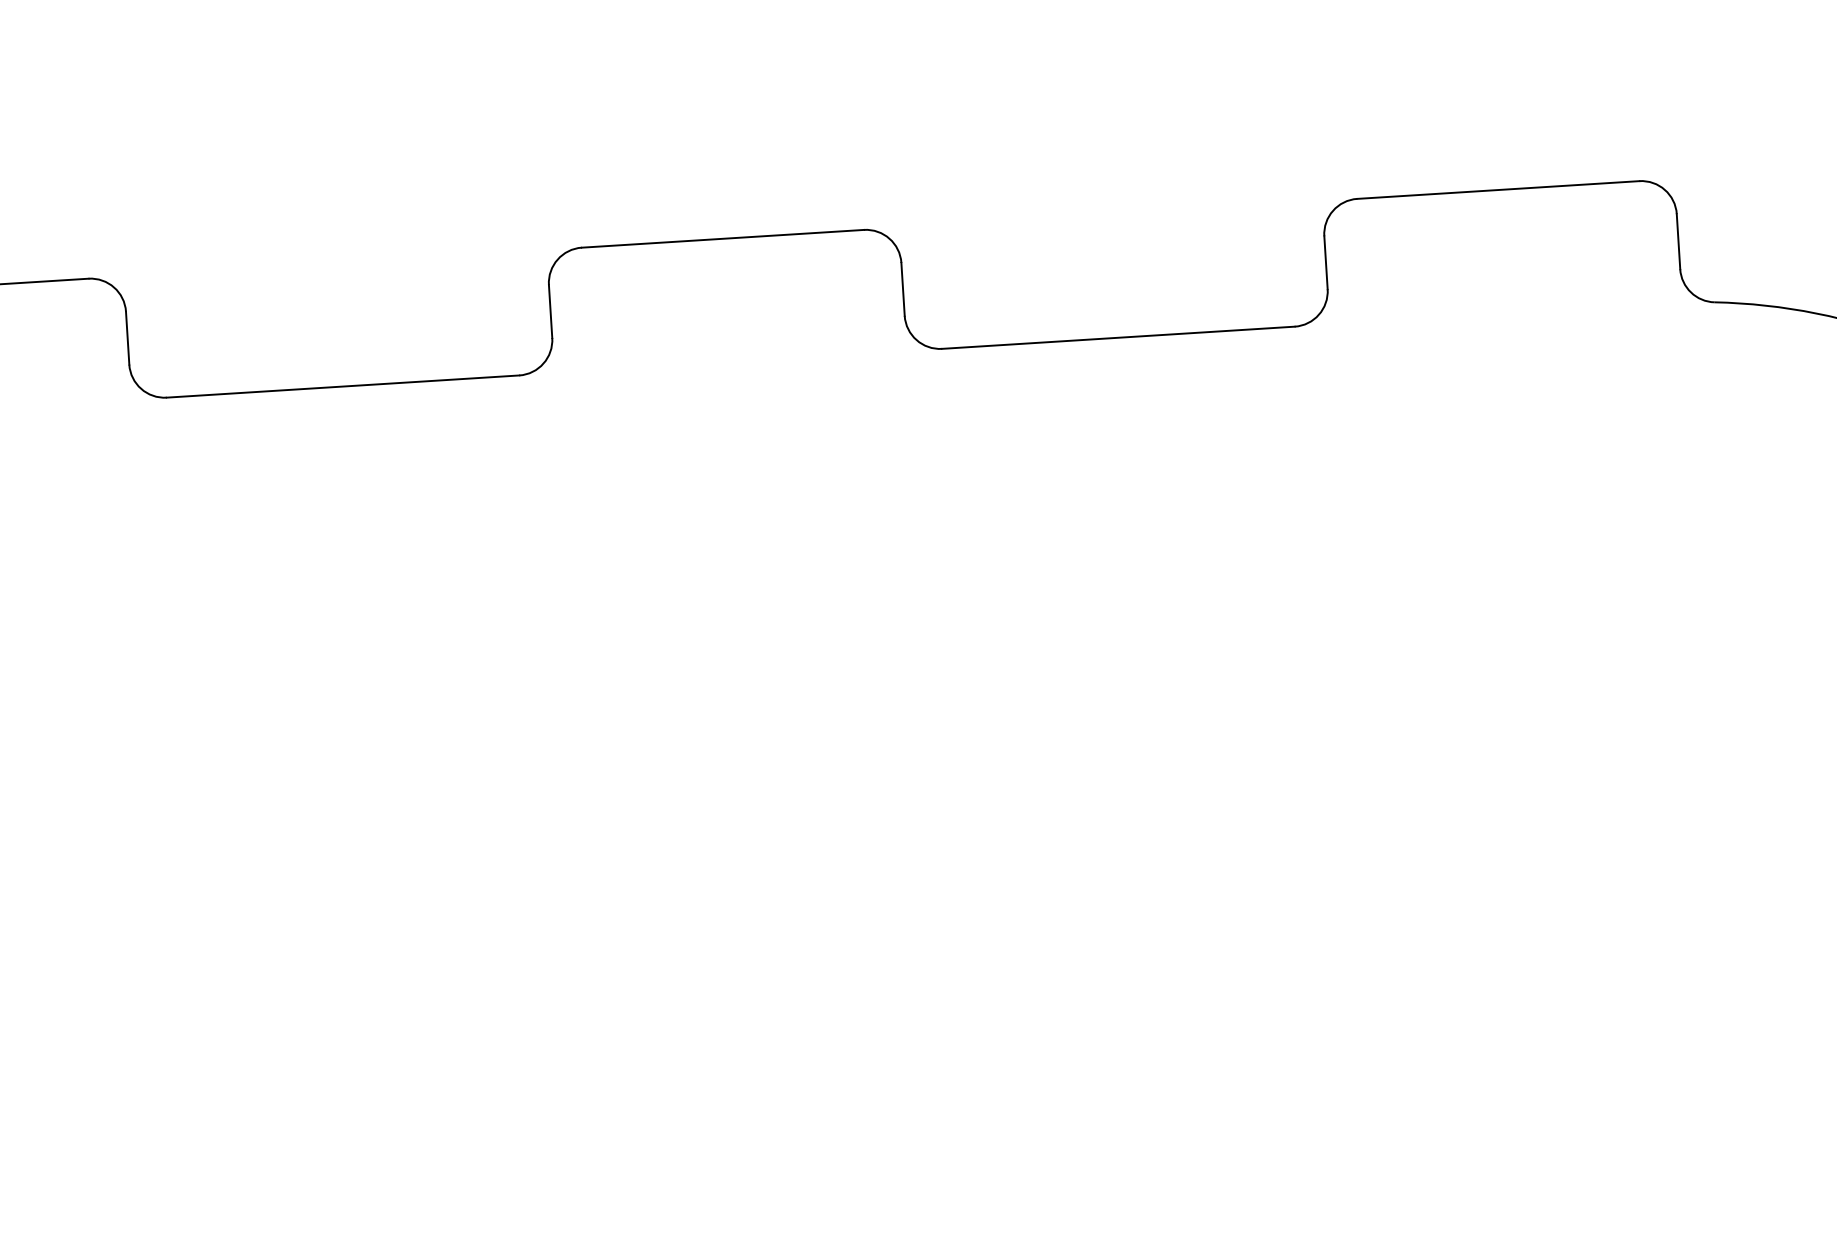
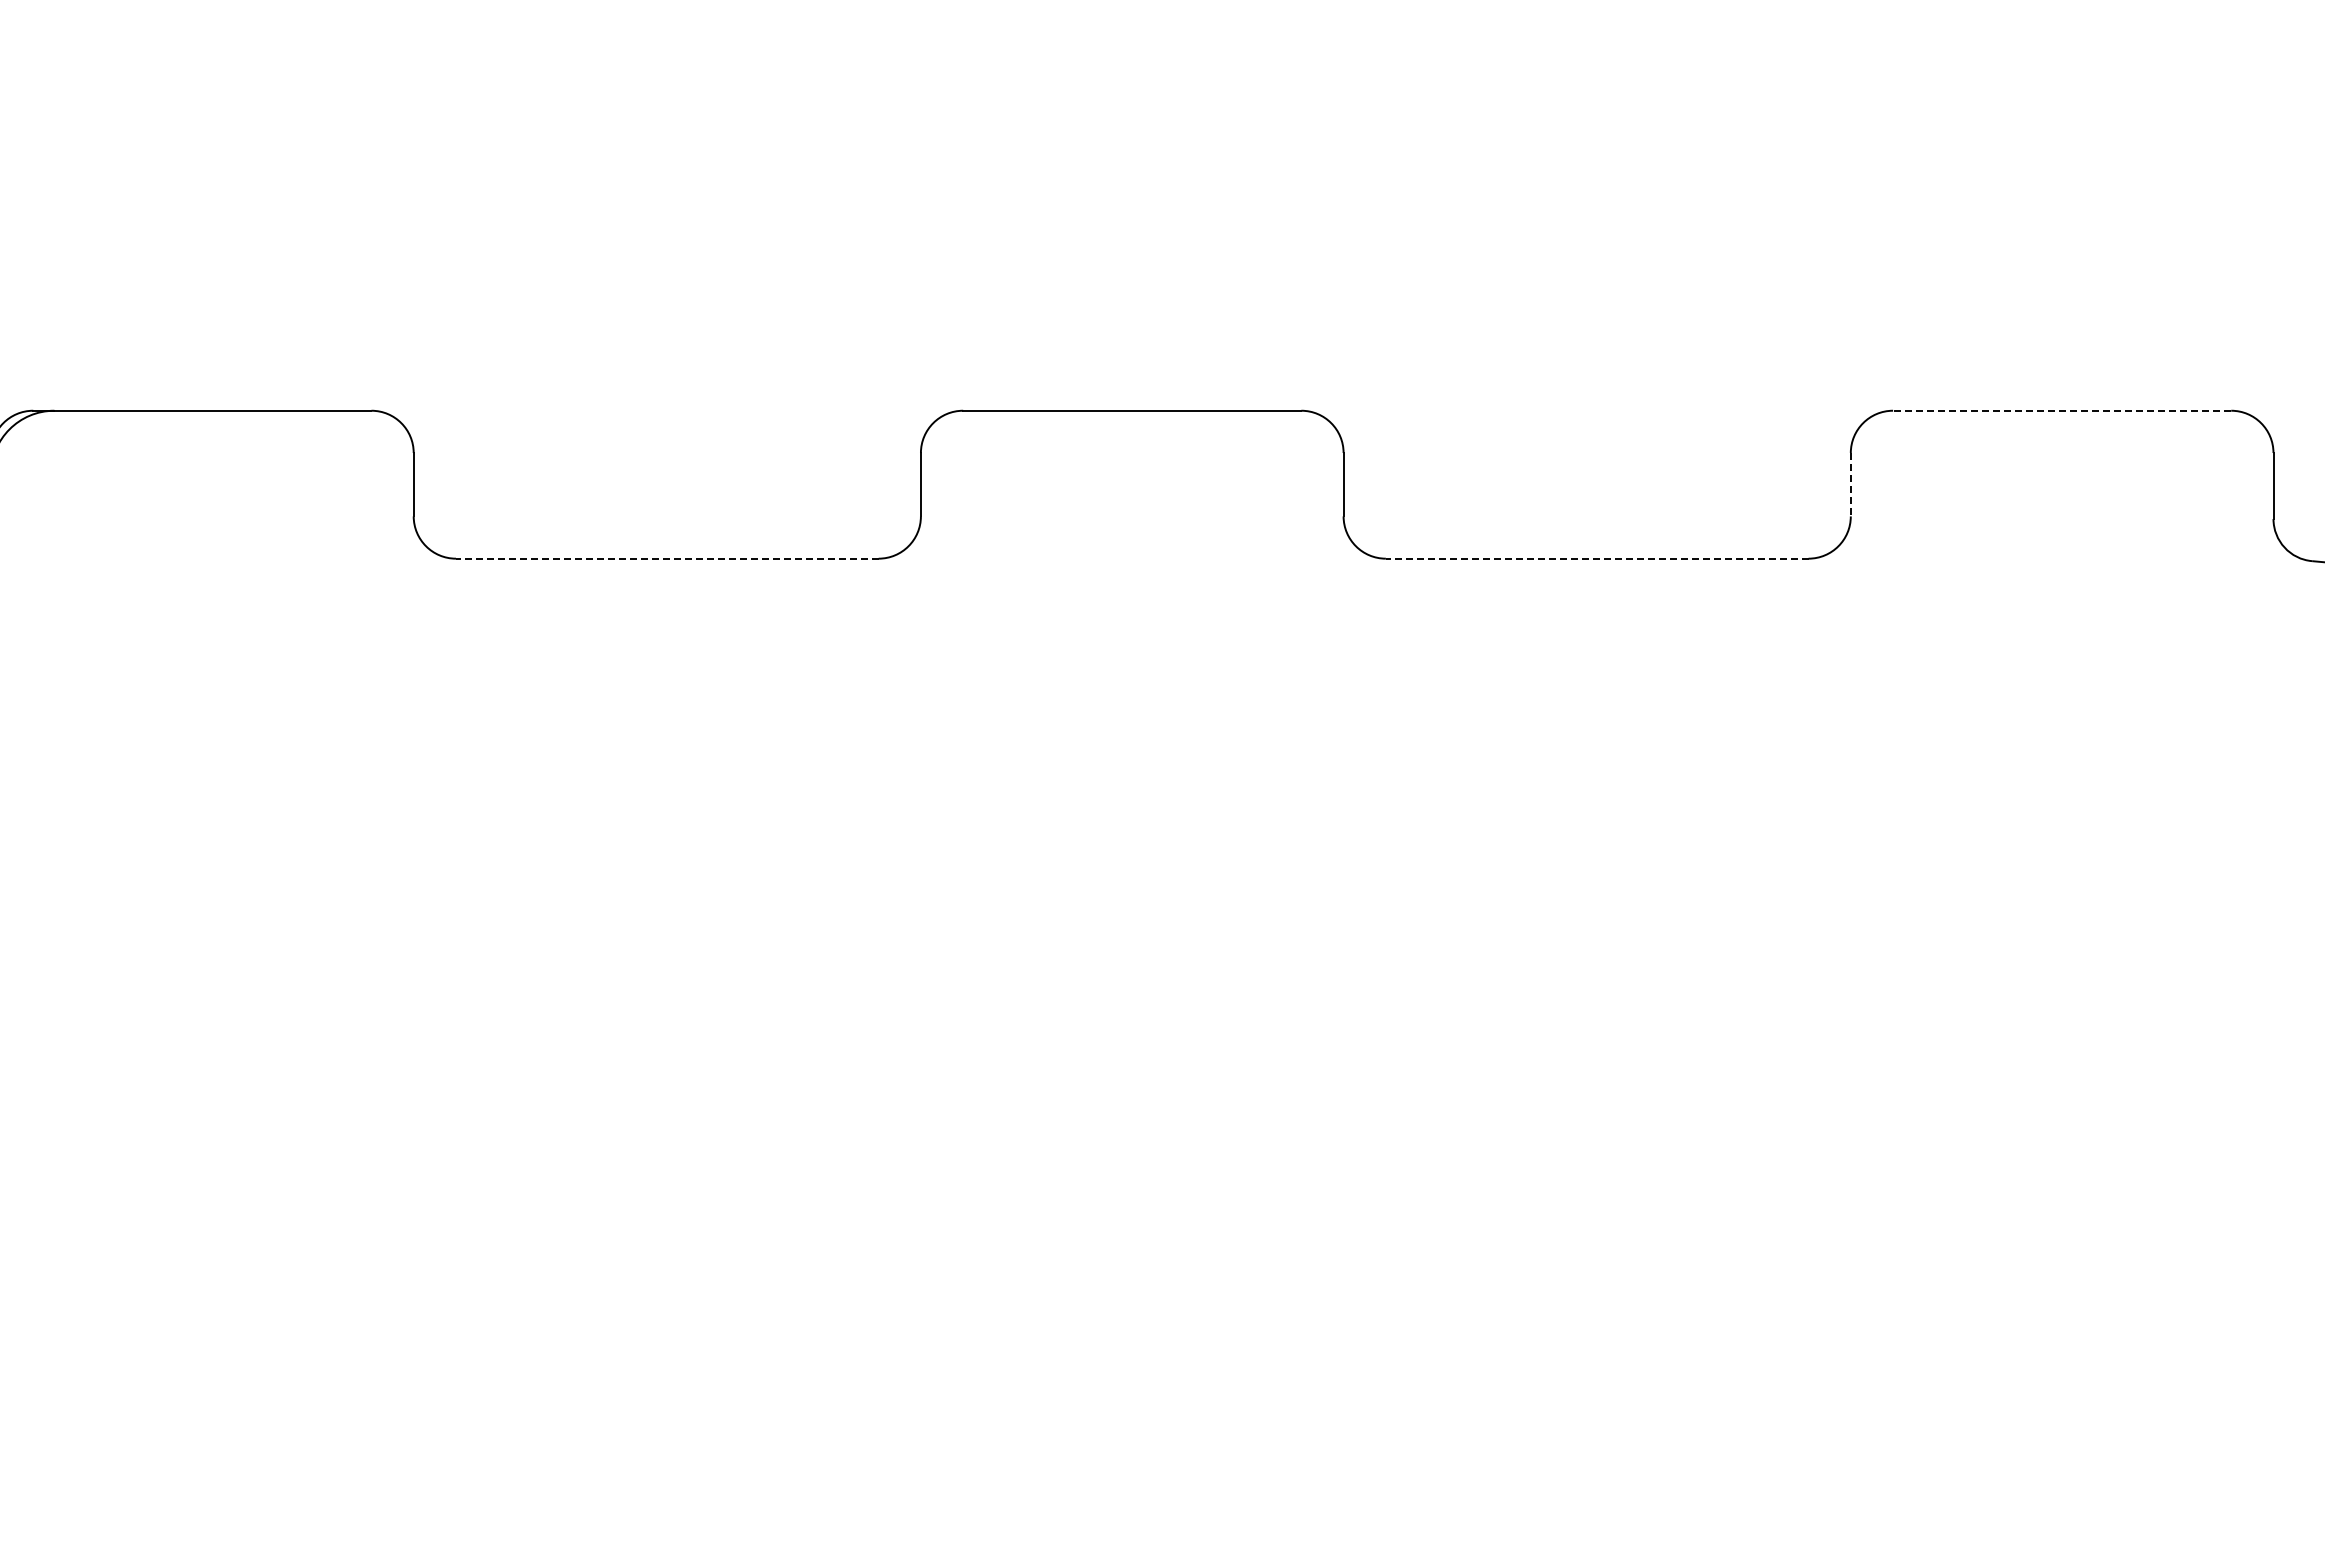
line: (1497, 189) -> (2061, 410), solid -> dashed
line: (1325, 262) -> (1850, 484), solid -> dashed
line: (1117, 337) -> (1596, 558), solid -> dashed
line: (342, 386) -> (666, 558), solid -> dashed

